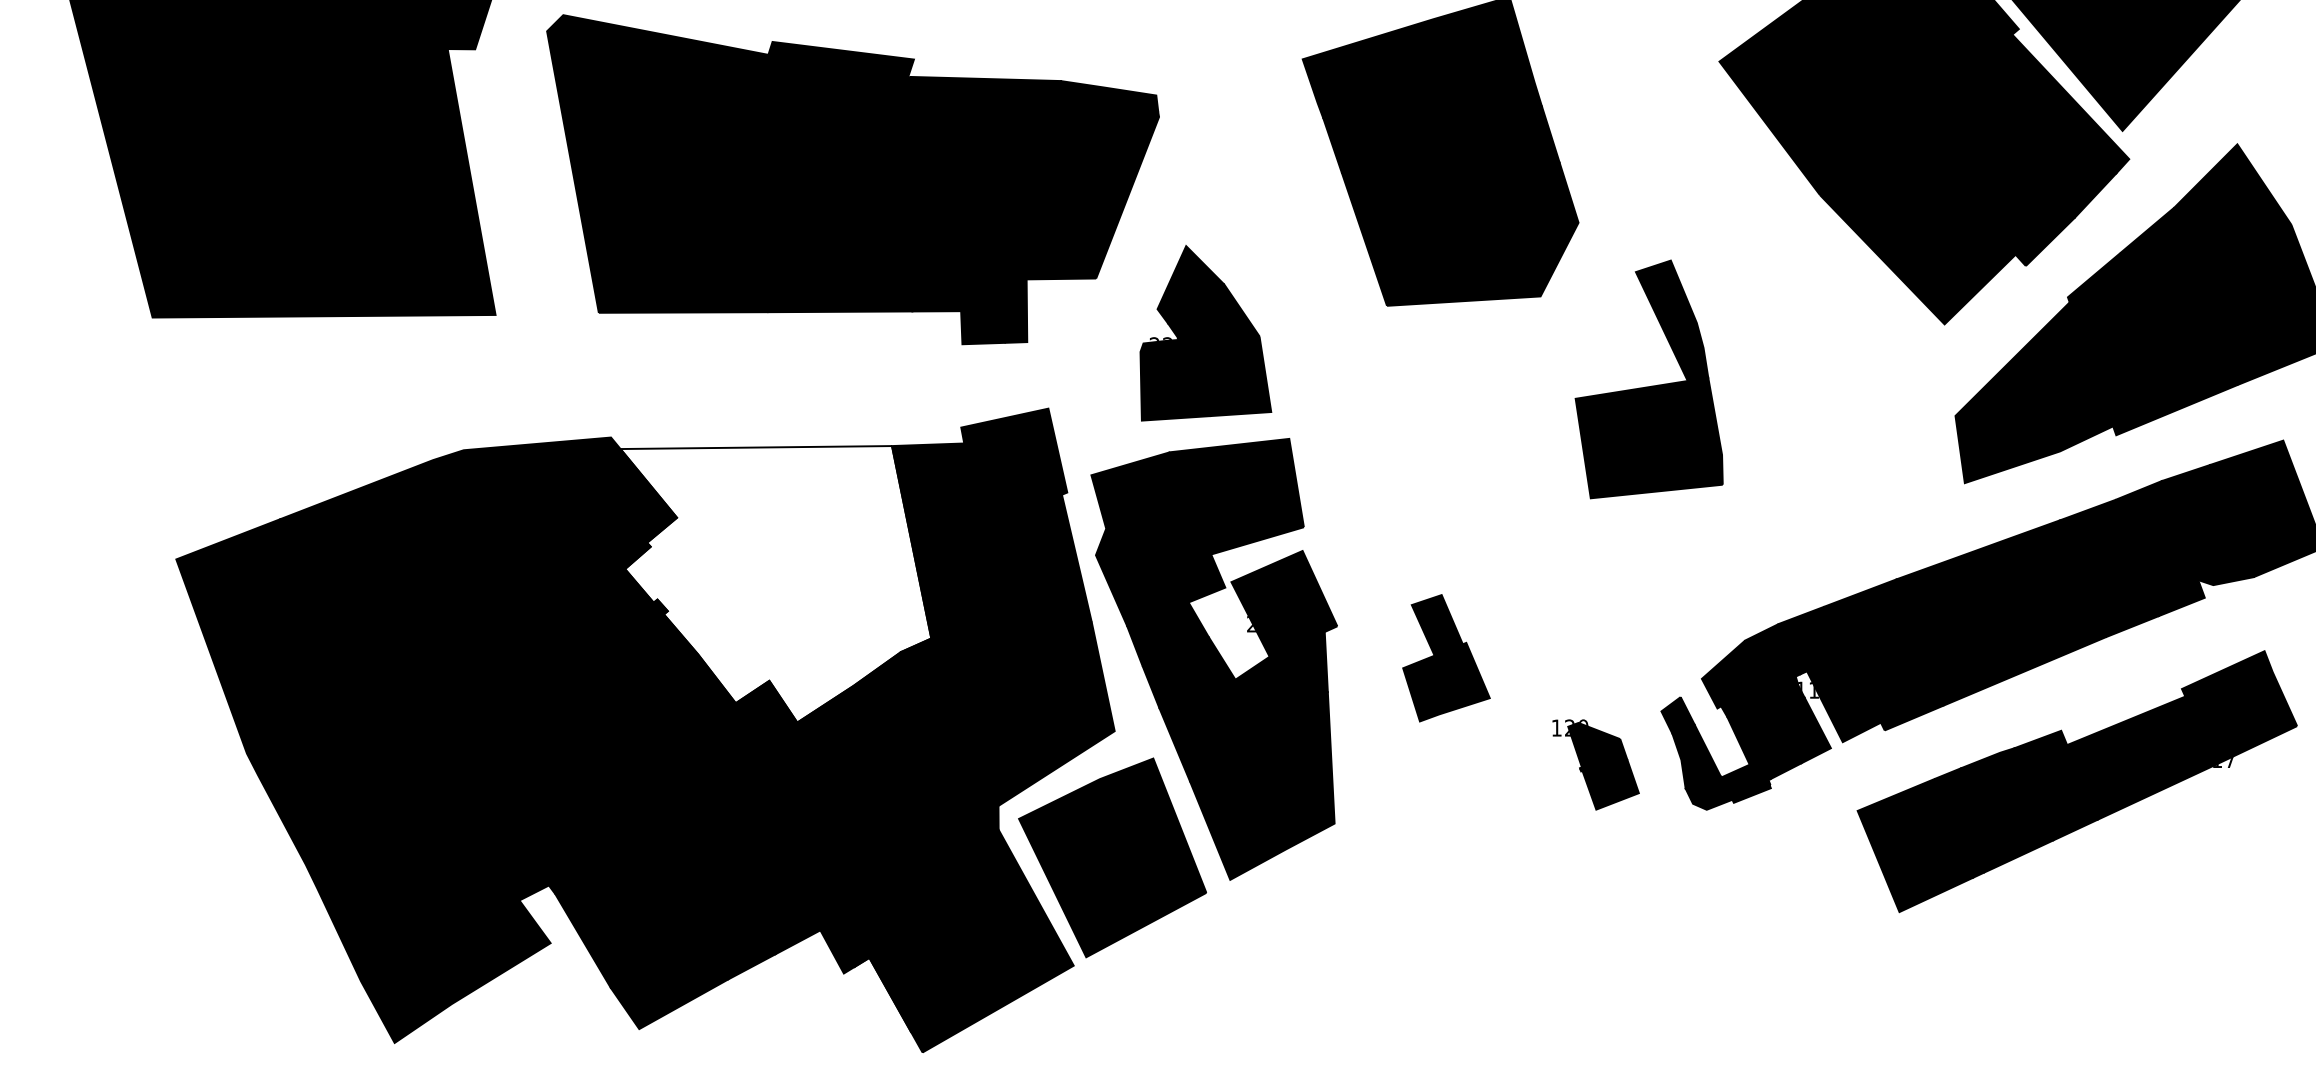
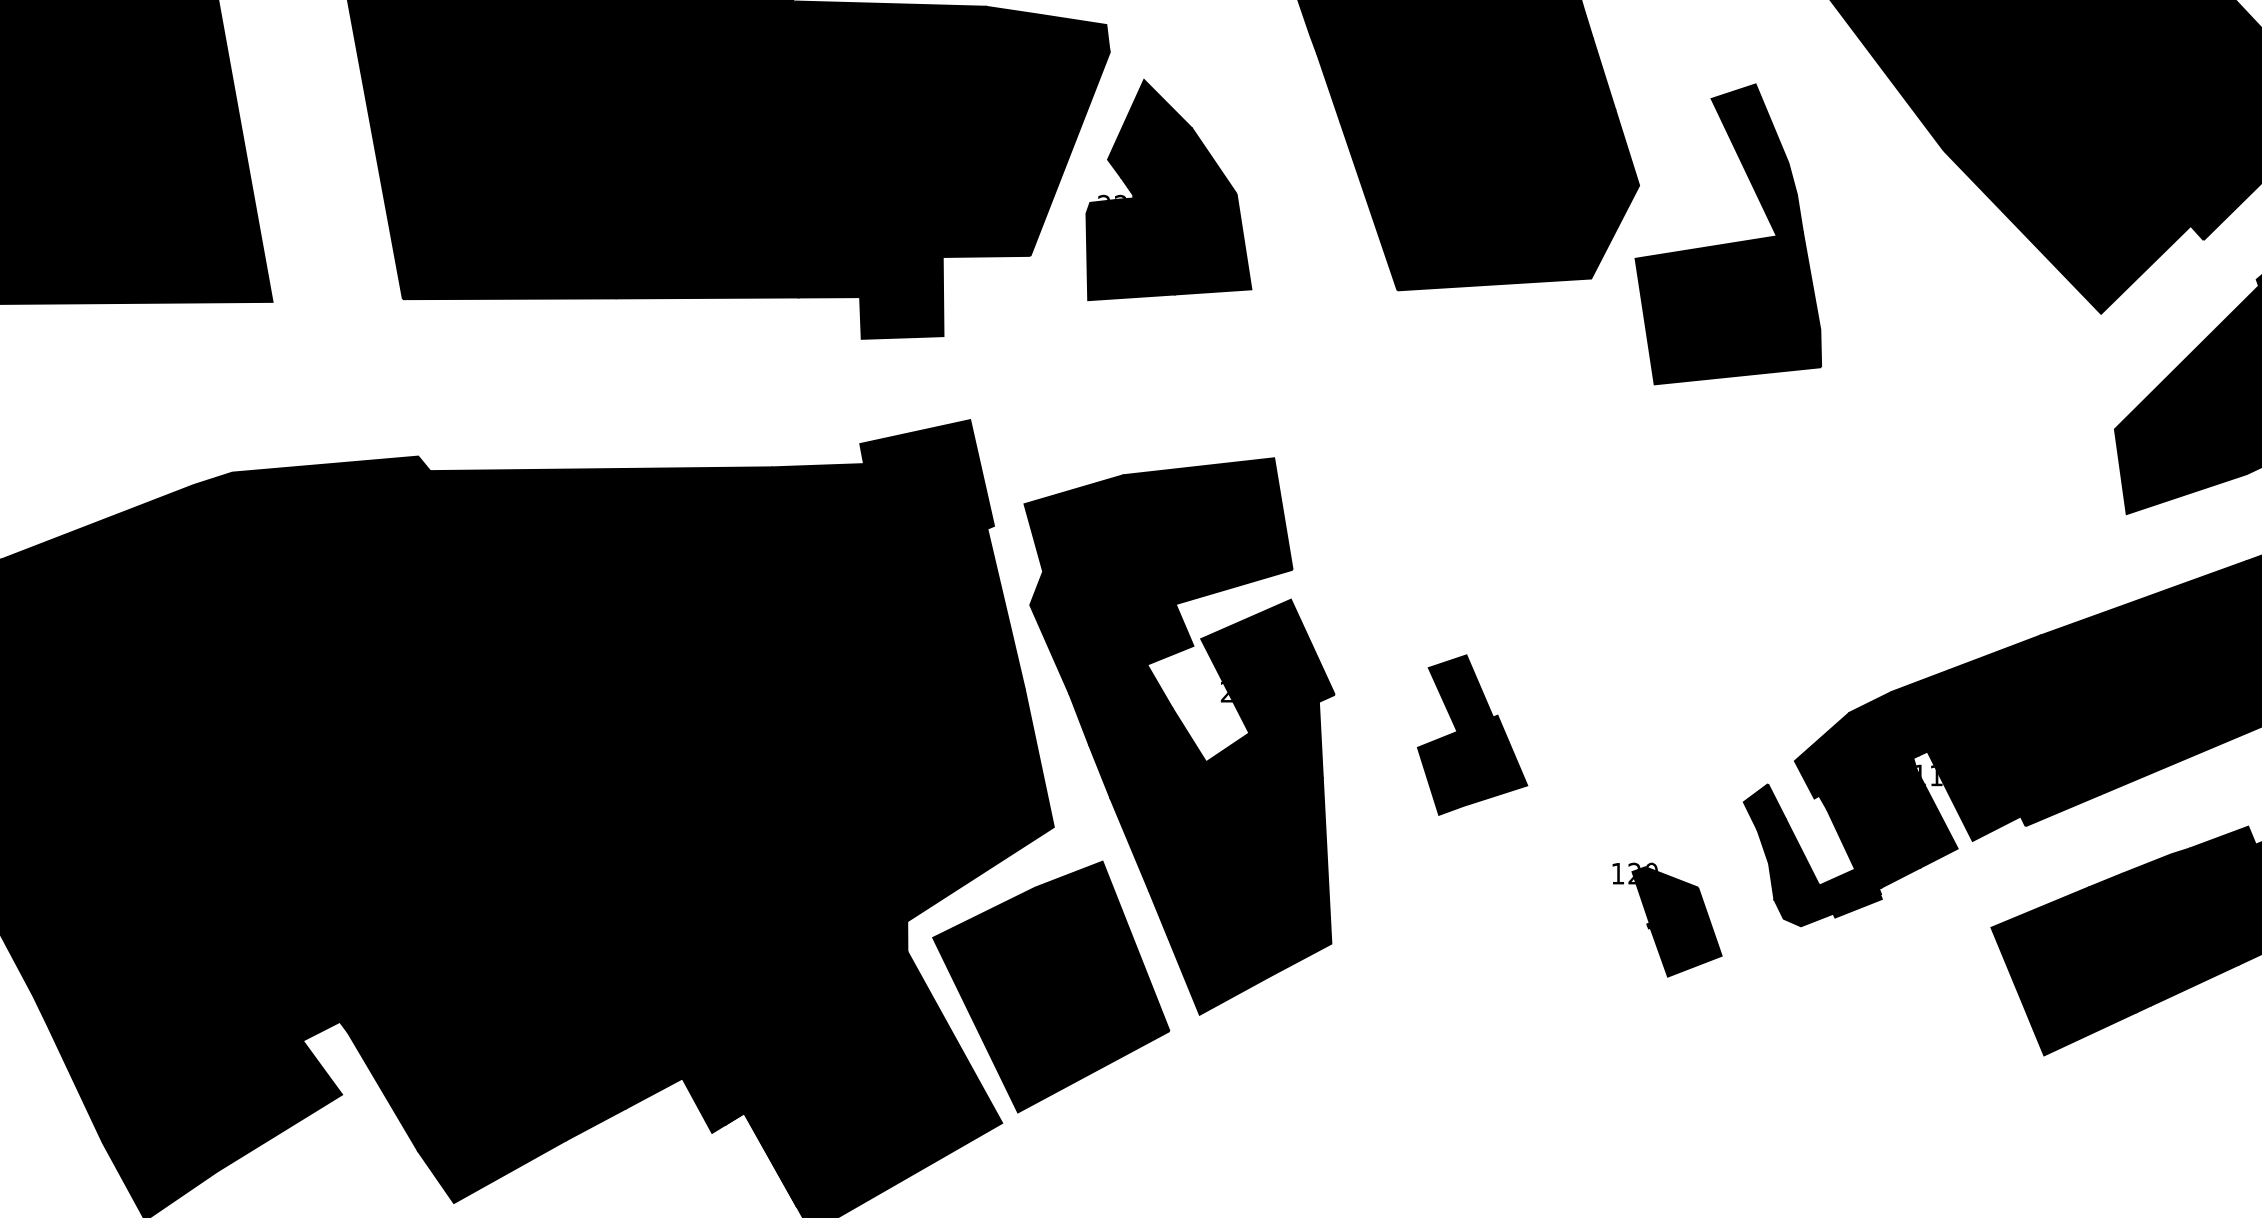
part: (1205, 333) -> (1168, 190), moved
part: (1651, 385) -> (1731, 242), moved
fill: (775, 584) -> (625, 642), added
part: (1595, 764) -> (1666, 919), moved

